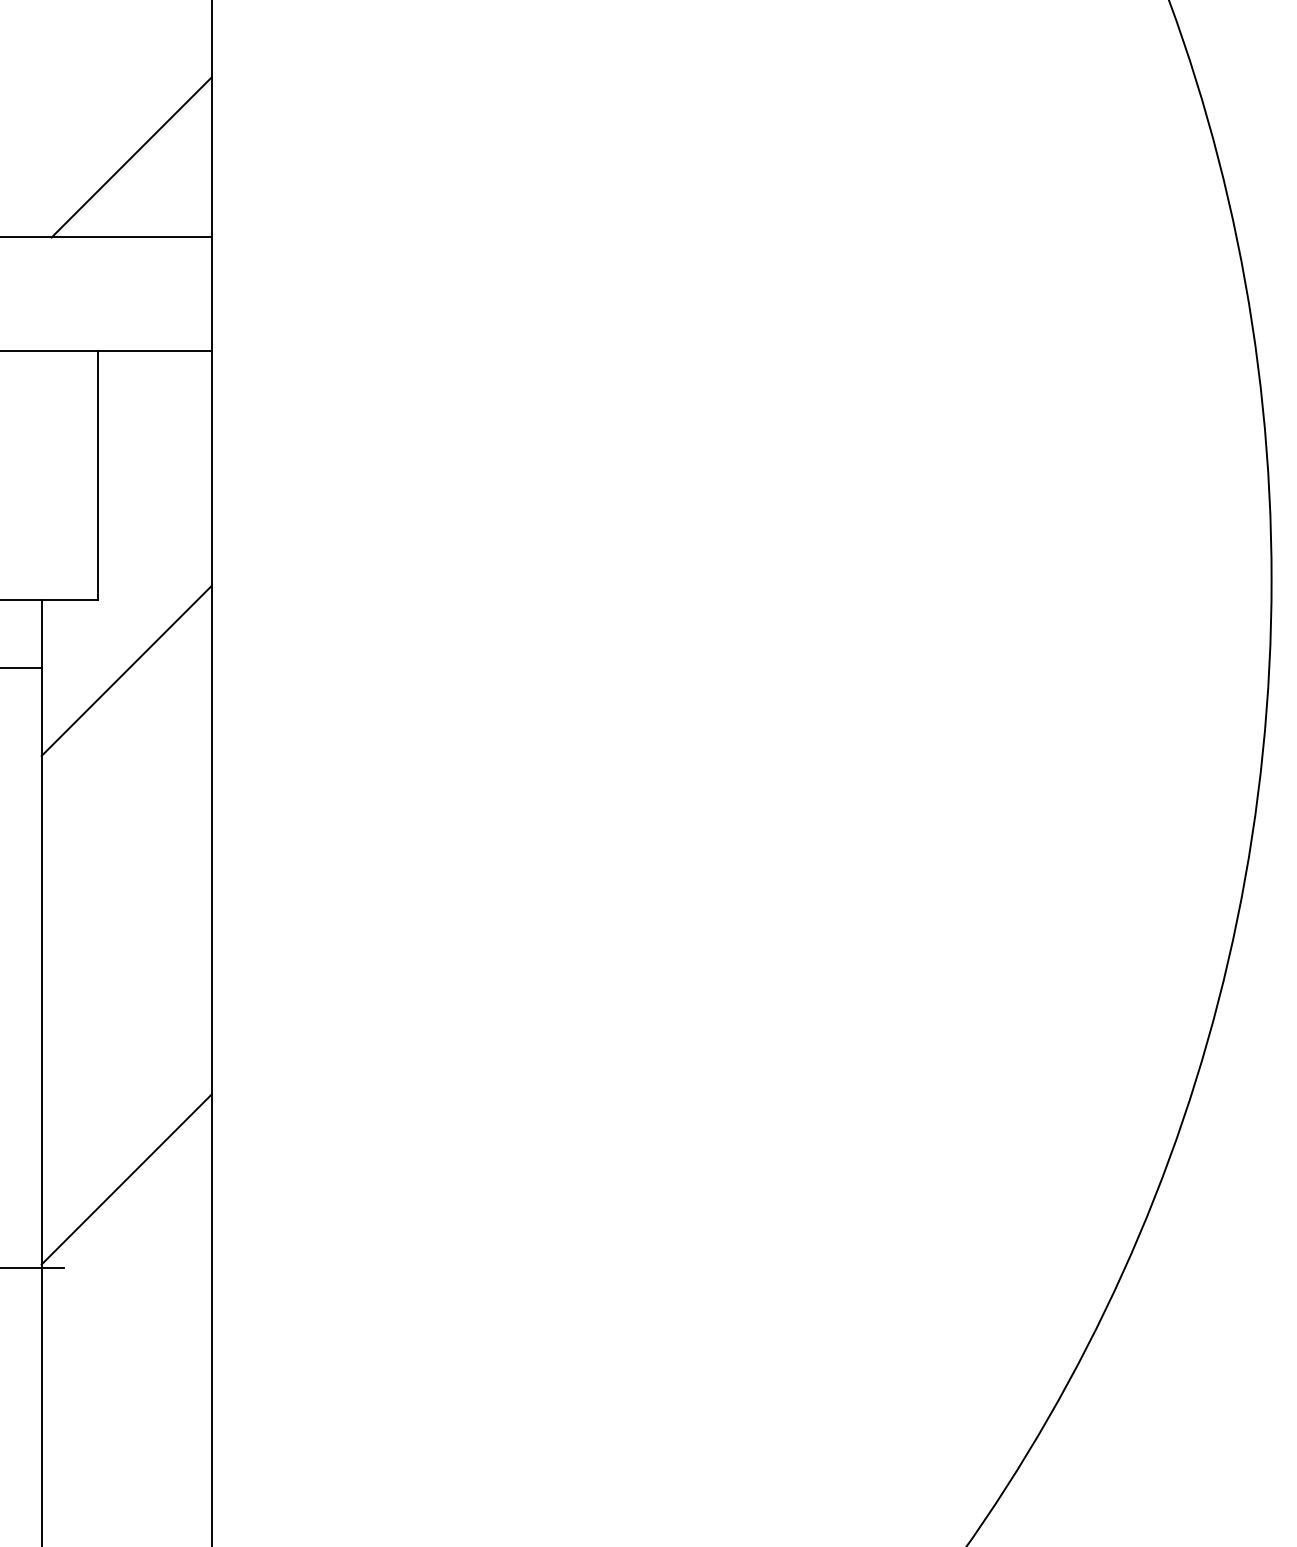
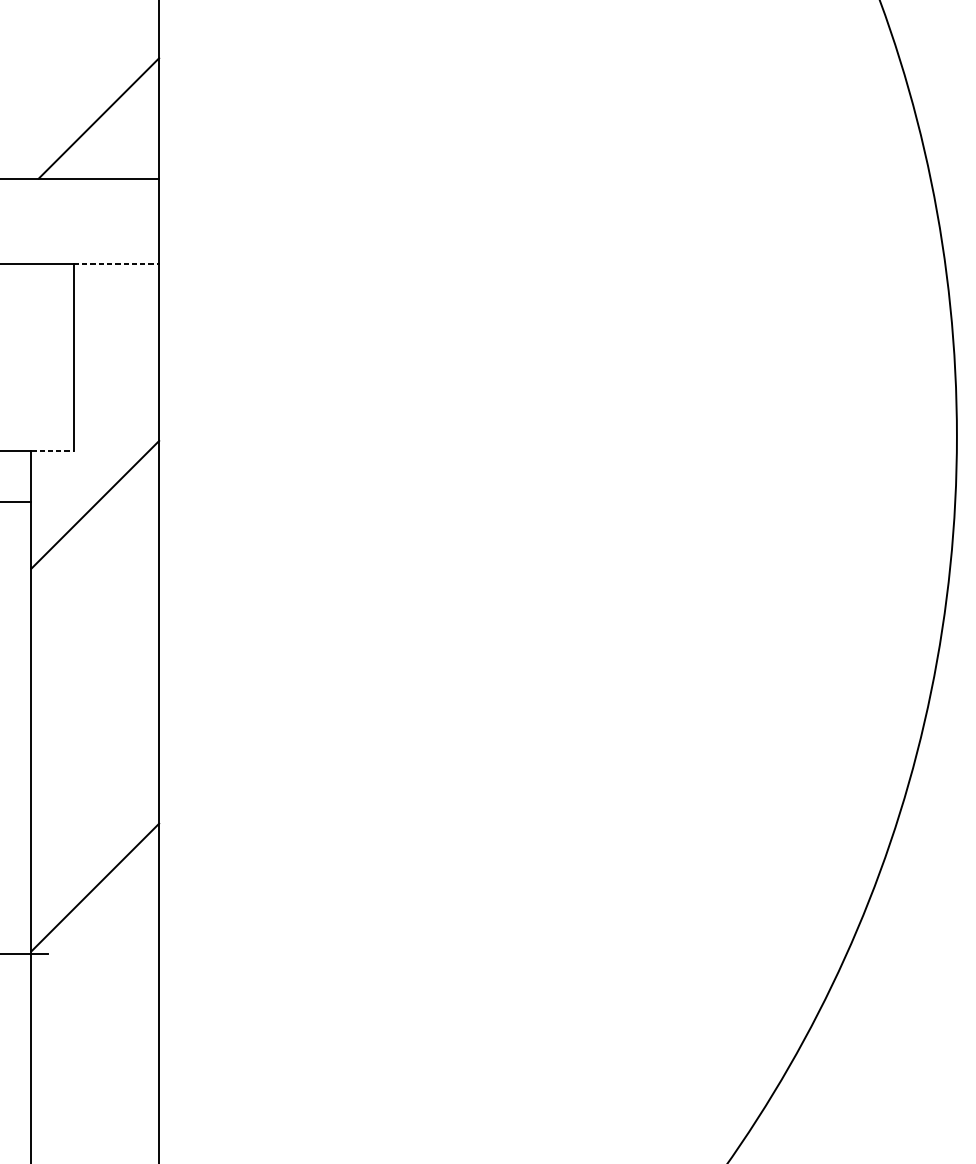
line: (154, 350) -> (116, 263), solid -> dashed
line: (70, 599) -> (52, 451), solid -> dashed

